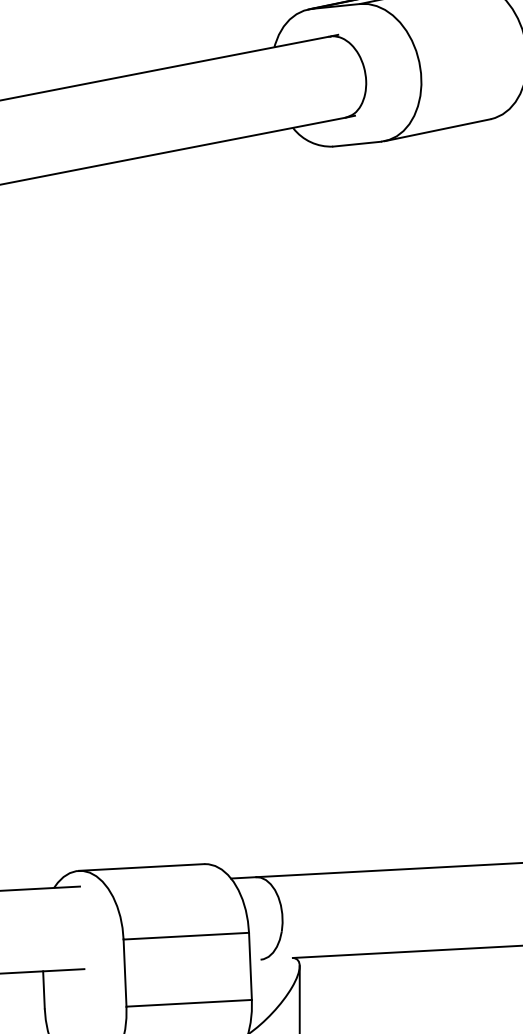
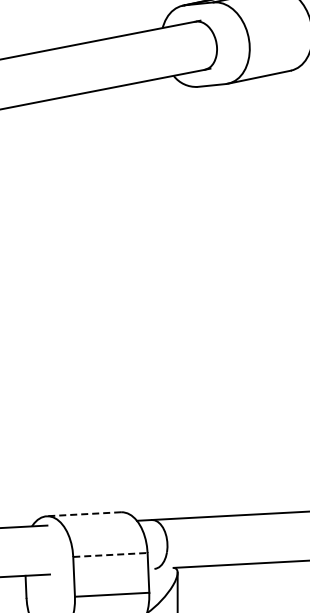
line: (140, 867) -> (83, 514), solid -> dashed
line: (186, 935) -> (110, 554), solid -> dashed

